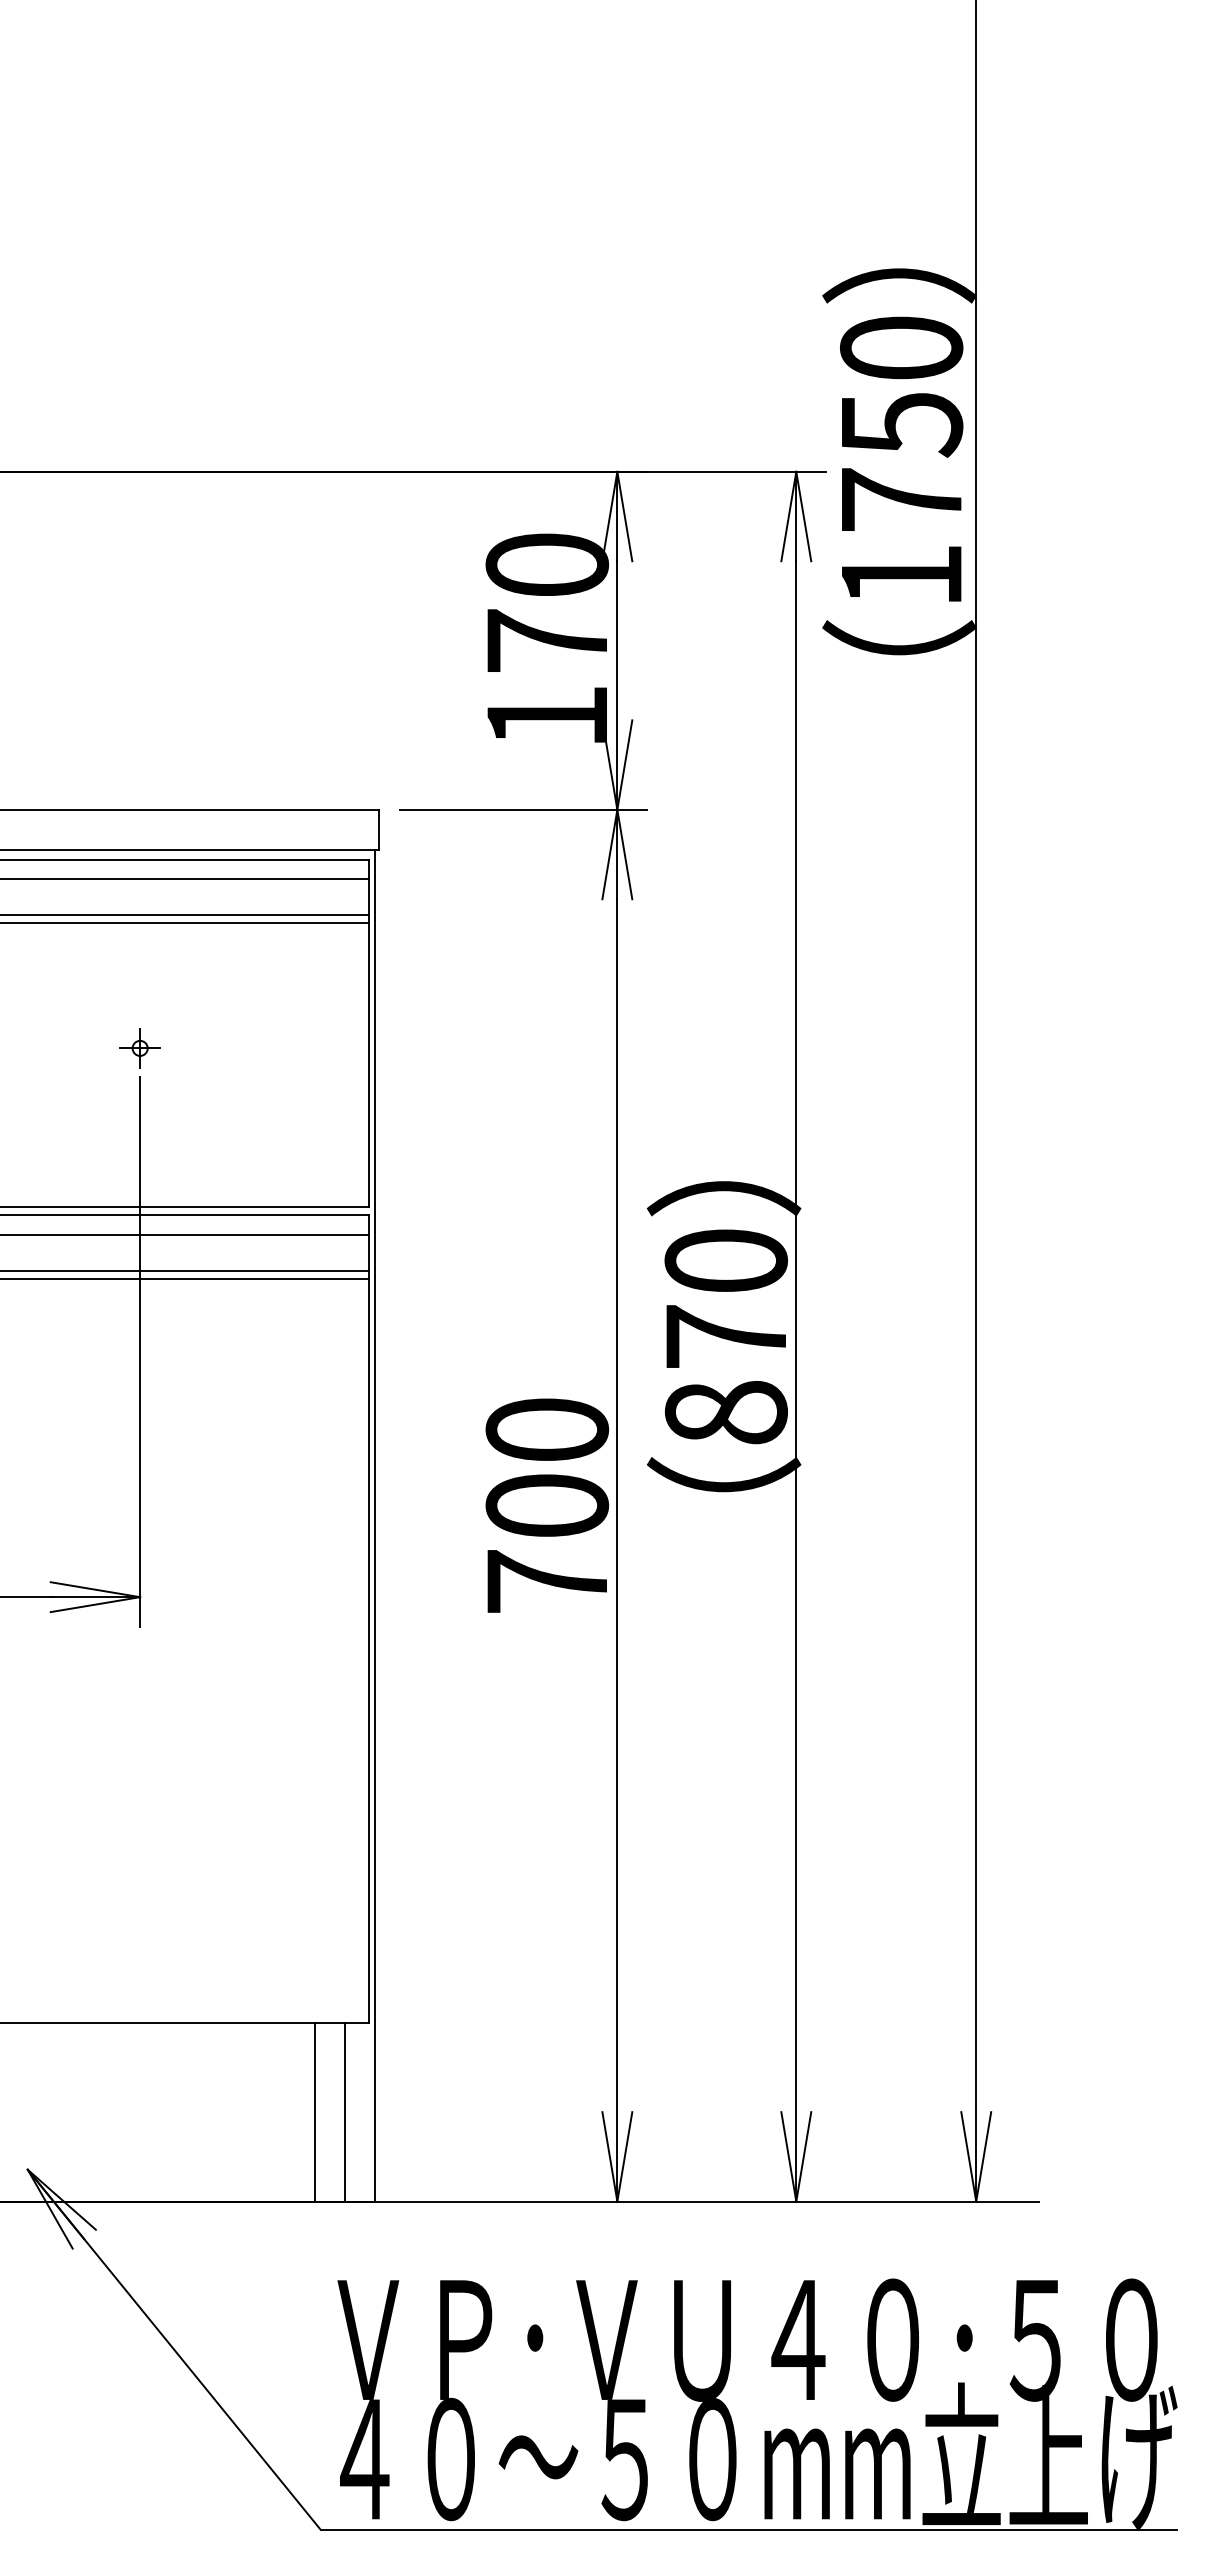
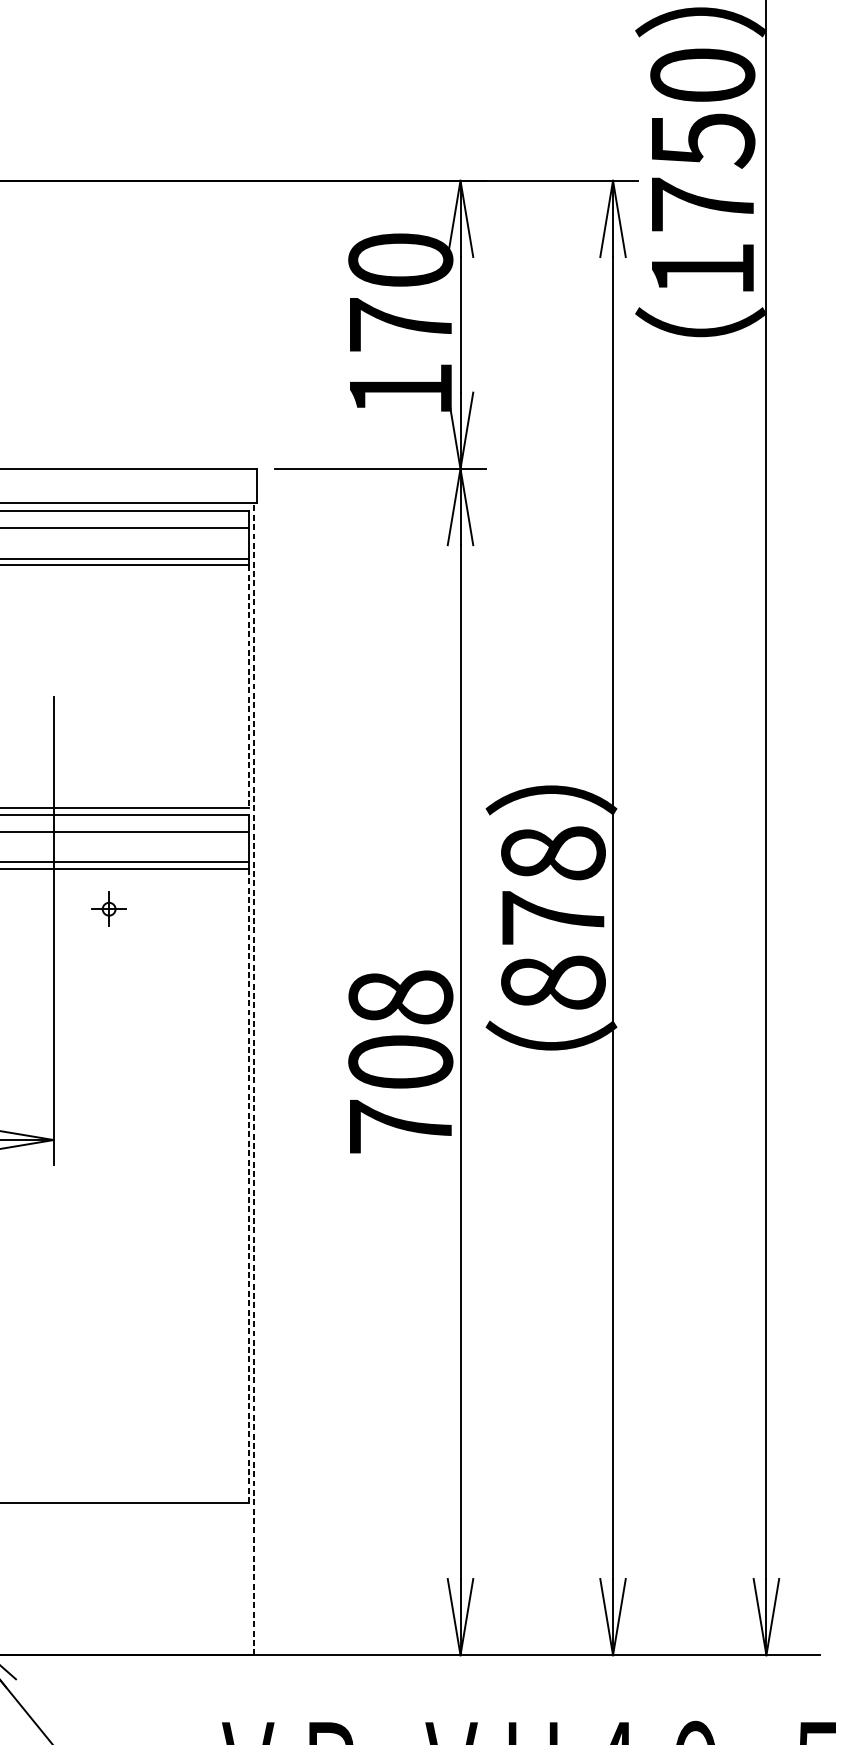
part: (139, 1048) -> (108, 909), moved
line: (368, 1065) -> (248, 686), solid -> dashed
text: (725, 1260) -> (552, 853), 870 -> 878
text: (546, 1429) -> (400, 997), 700 -> 708
line: (374, 1525) -> (253, 1078), solid -> dashed
line: (368, 1650) -> (248, 1185), solid -> dashed
line: (315, 2111) -> (203, 1578), removed
line: (344, 2111) -> (227, 1578), removed

